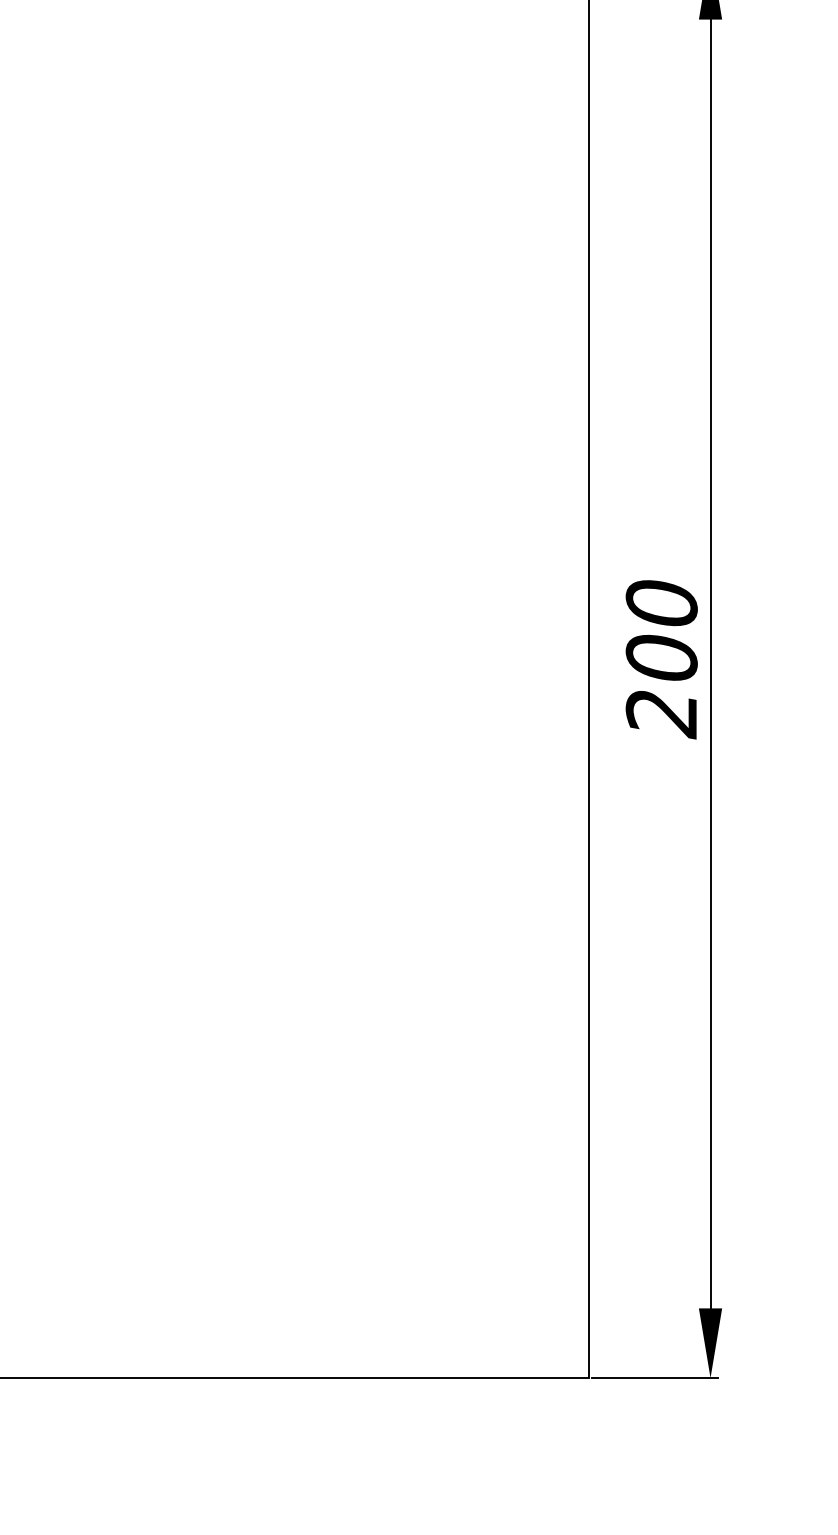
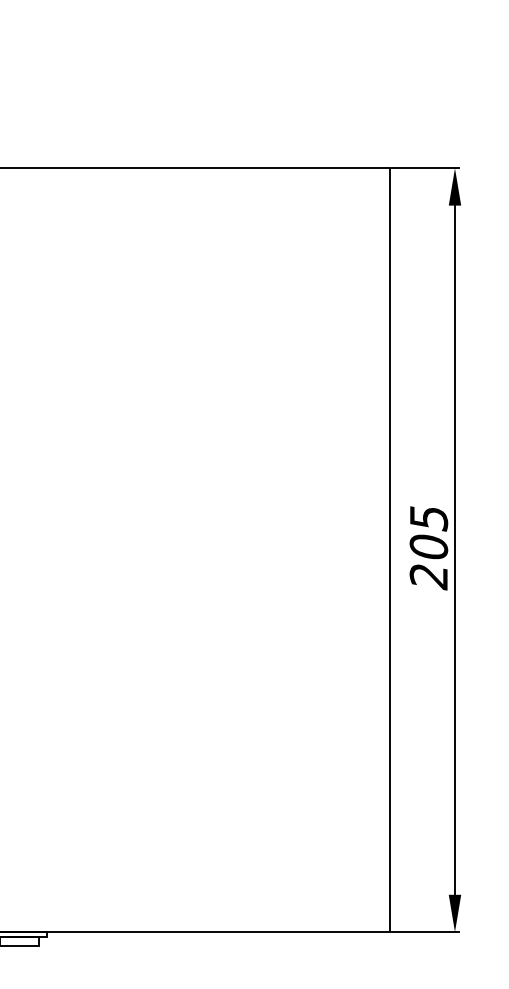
text: (660, 604) -> (428, 518), 200 -> 205

